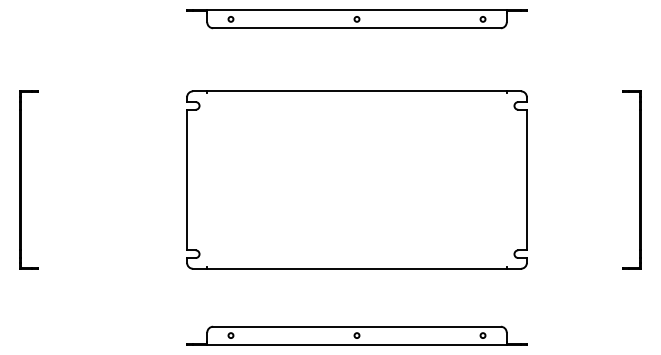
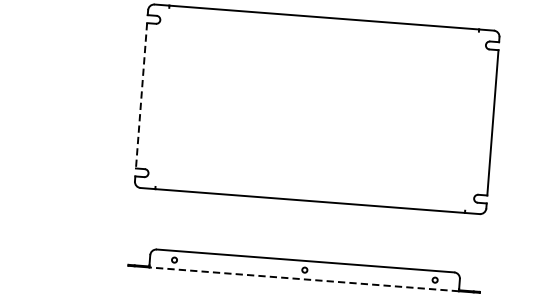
line: (187, 180) -> (141, 96), solid -> dashed
line: (357, 344) -> (304, 279), solid -> dashed

